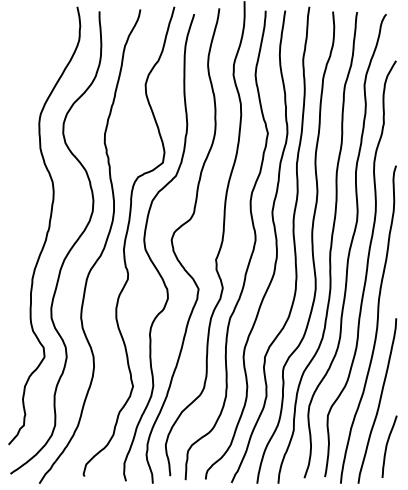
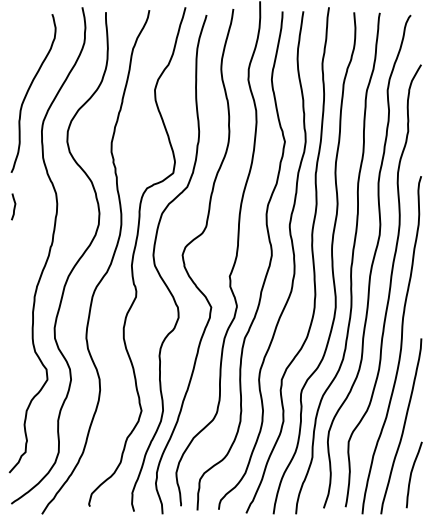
curve: (27, 85) -> (29, 90), added
curve: (13, 194) -> (14, 206), added

